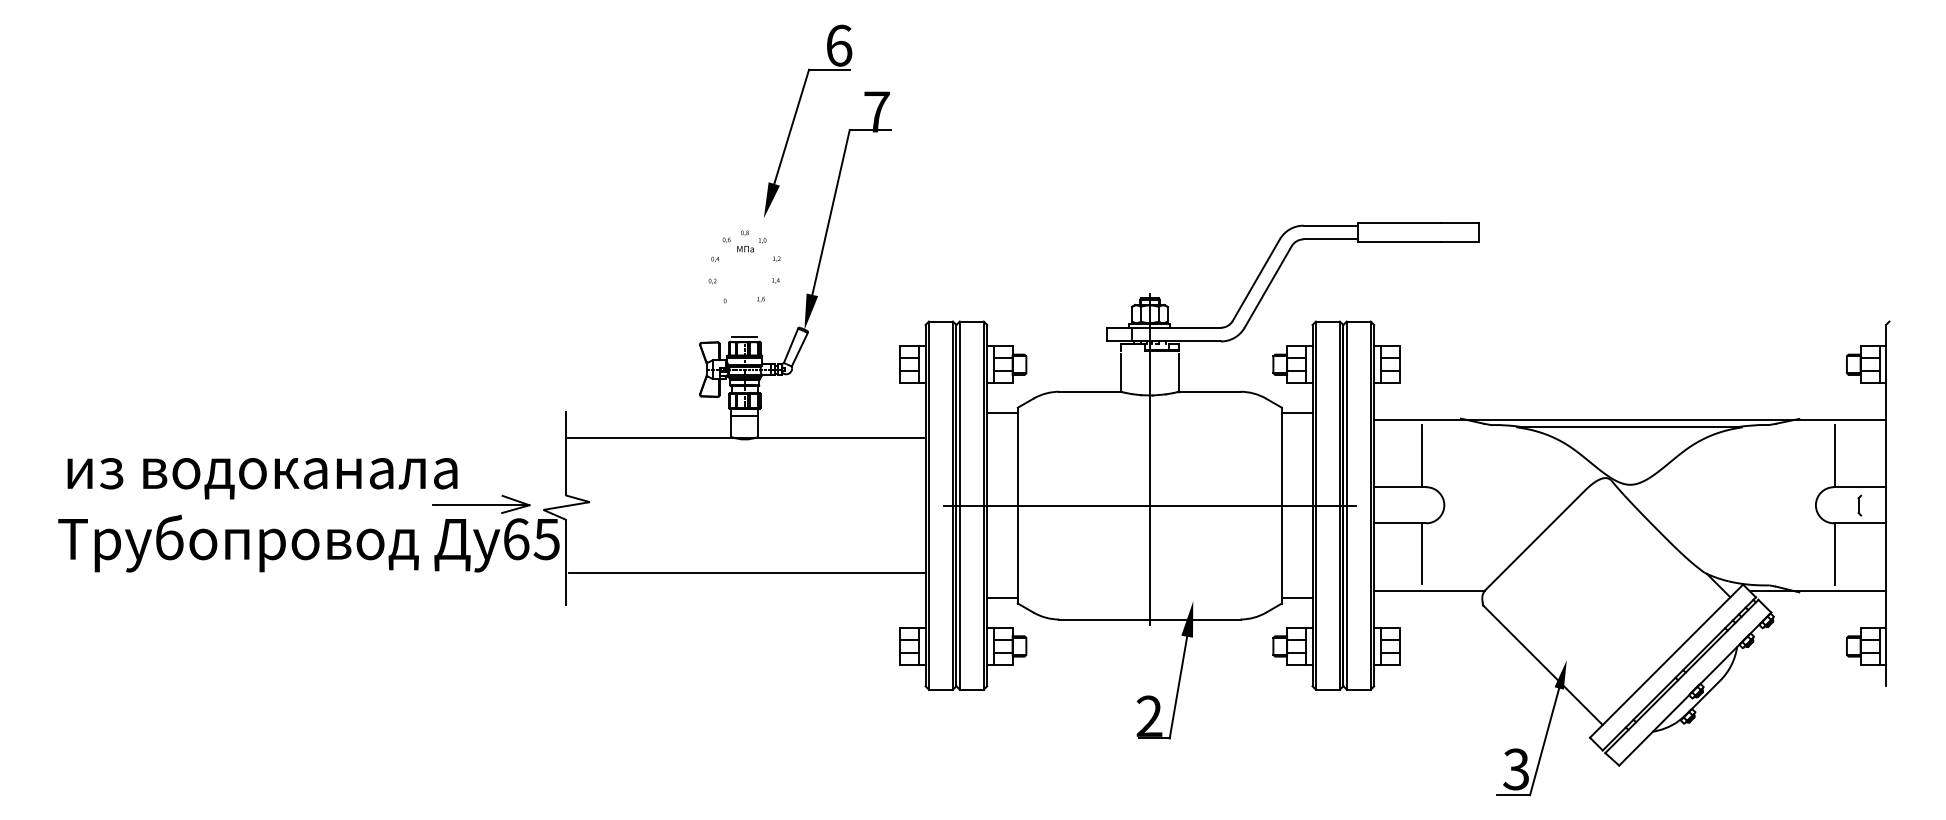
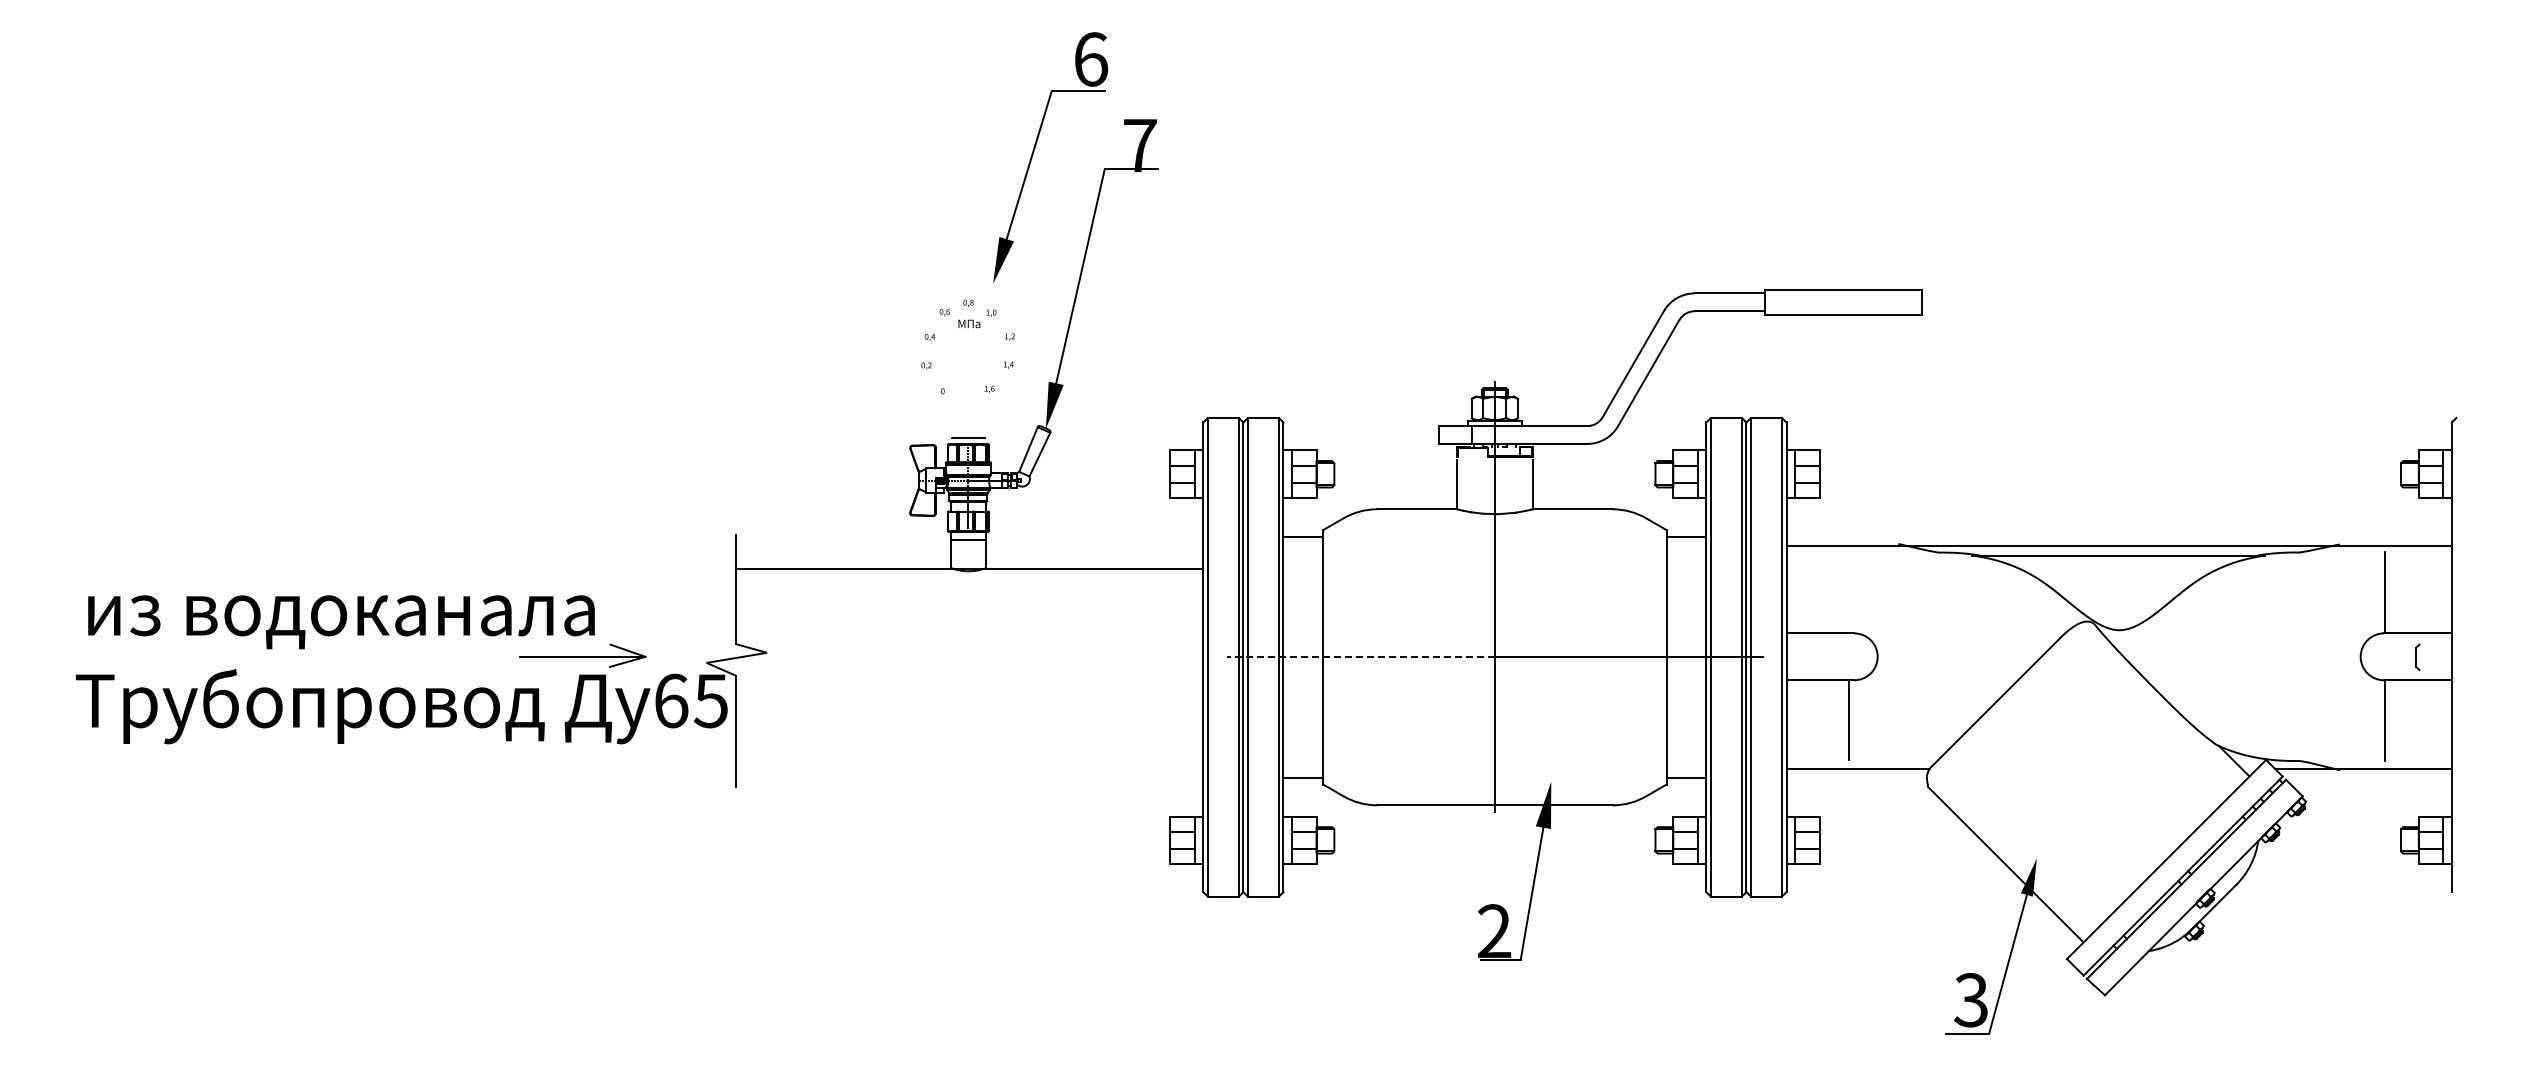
line: (1421, 455) -> (1848, 592), removed
part: (481, 504) -> (582, 655), moved
line: (1046, 505) -> (1360, 657), solid -> dashed
line: (746, 572) -> (970, 744), removed

